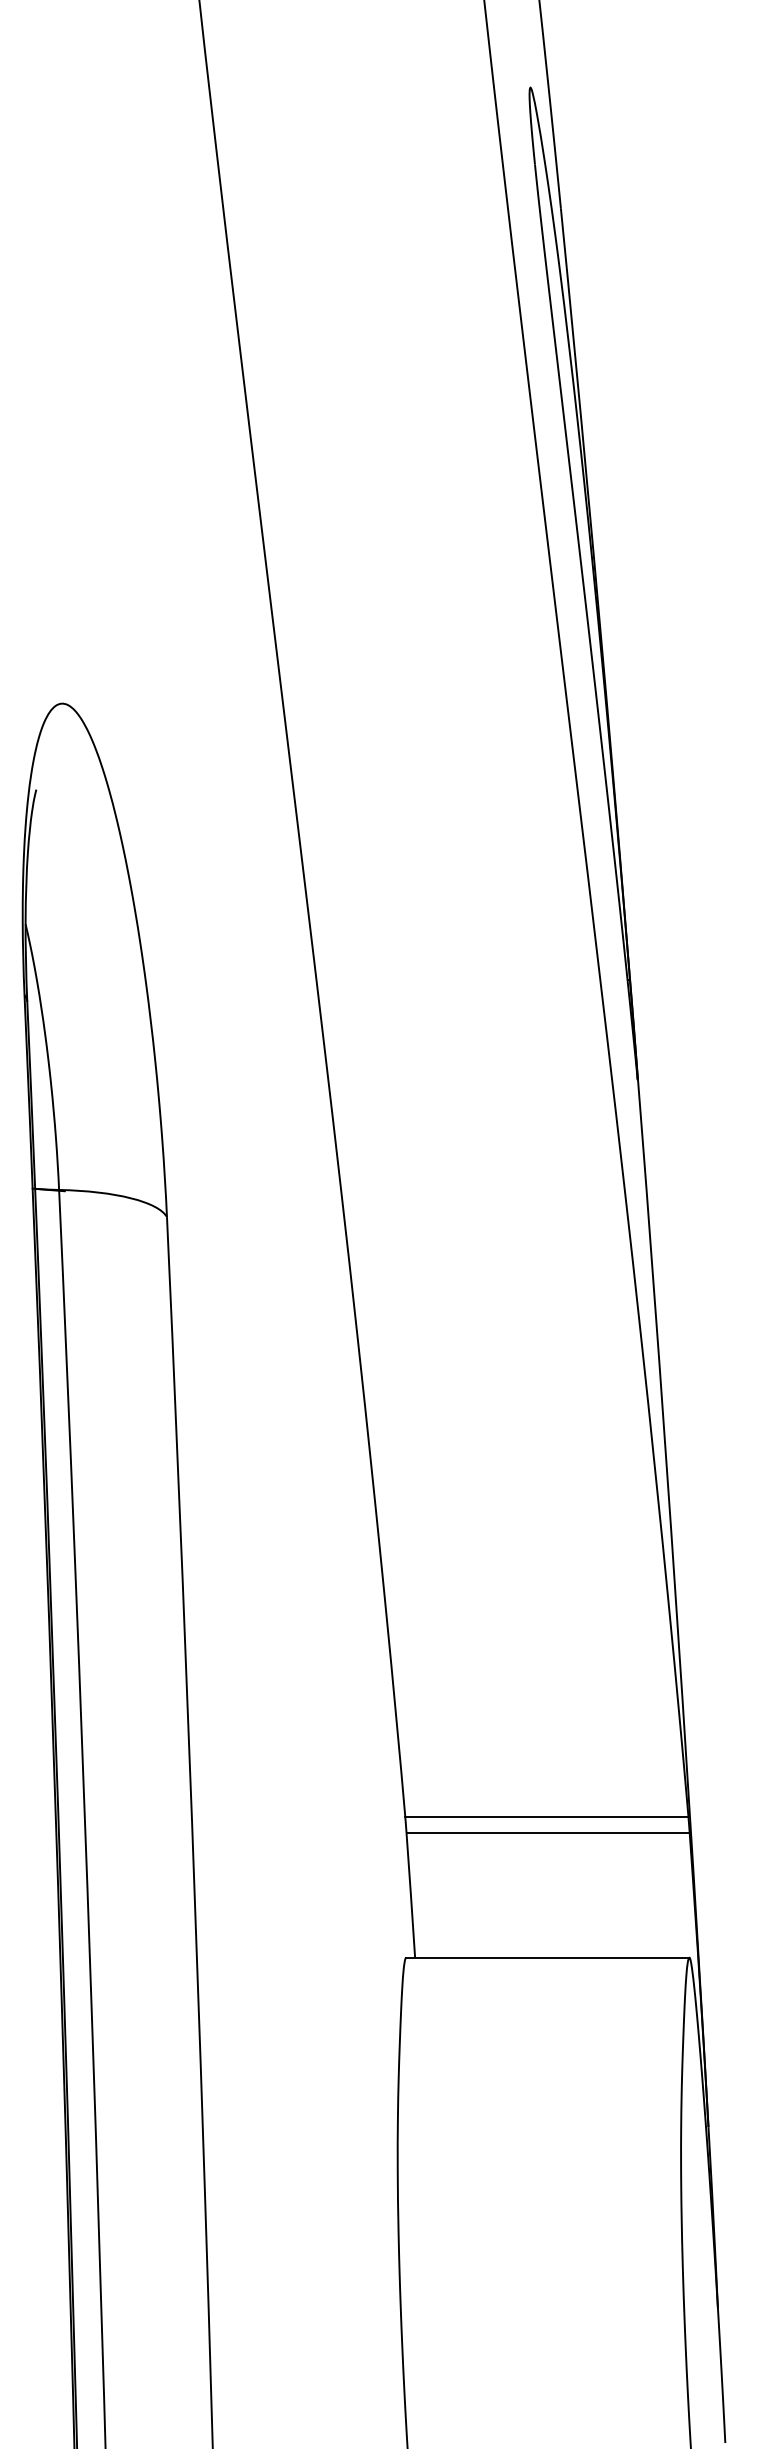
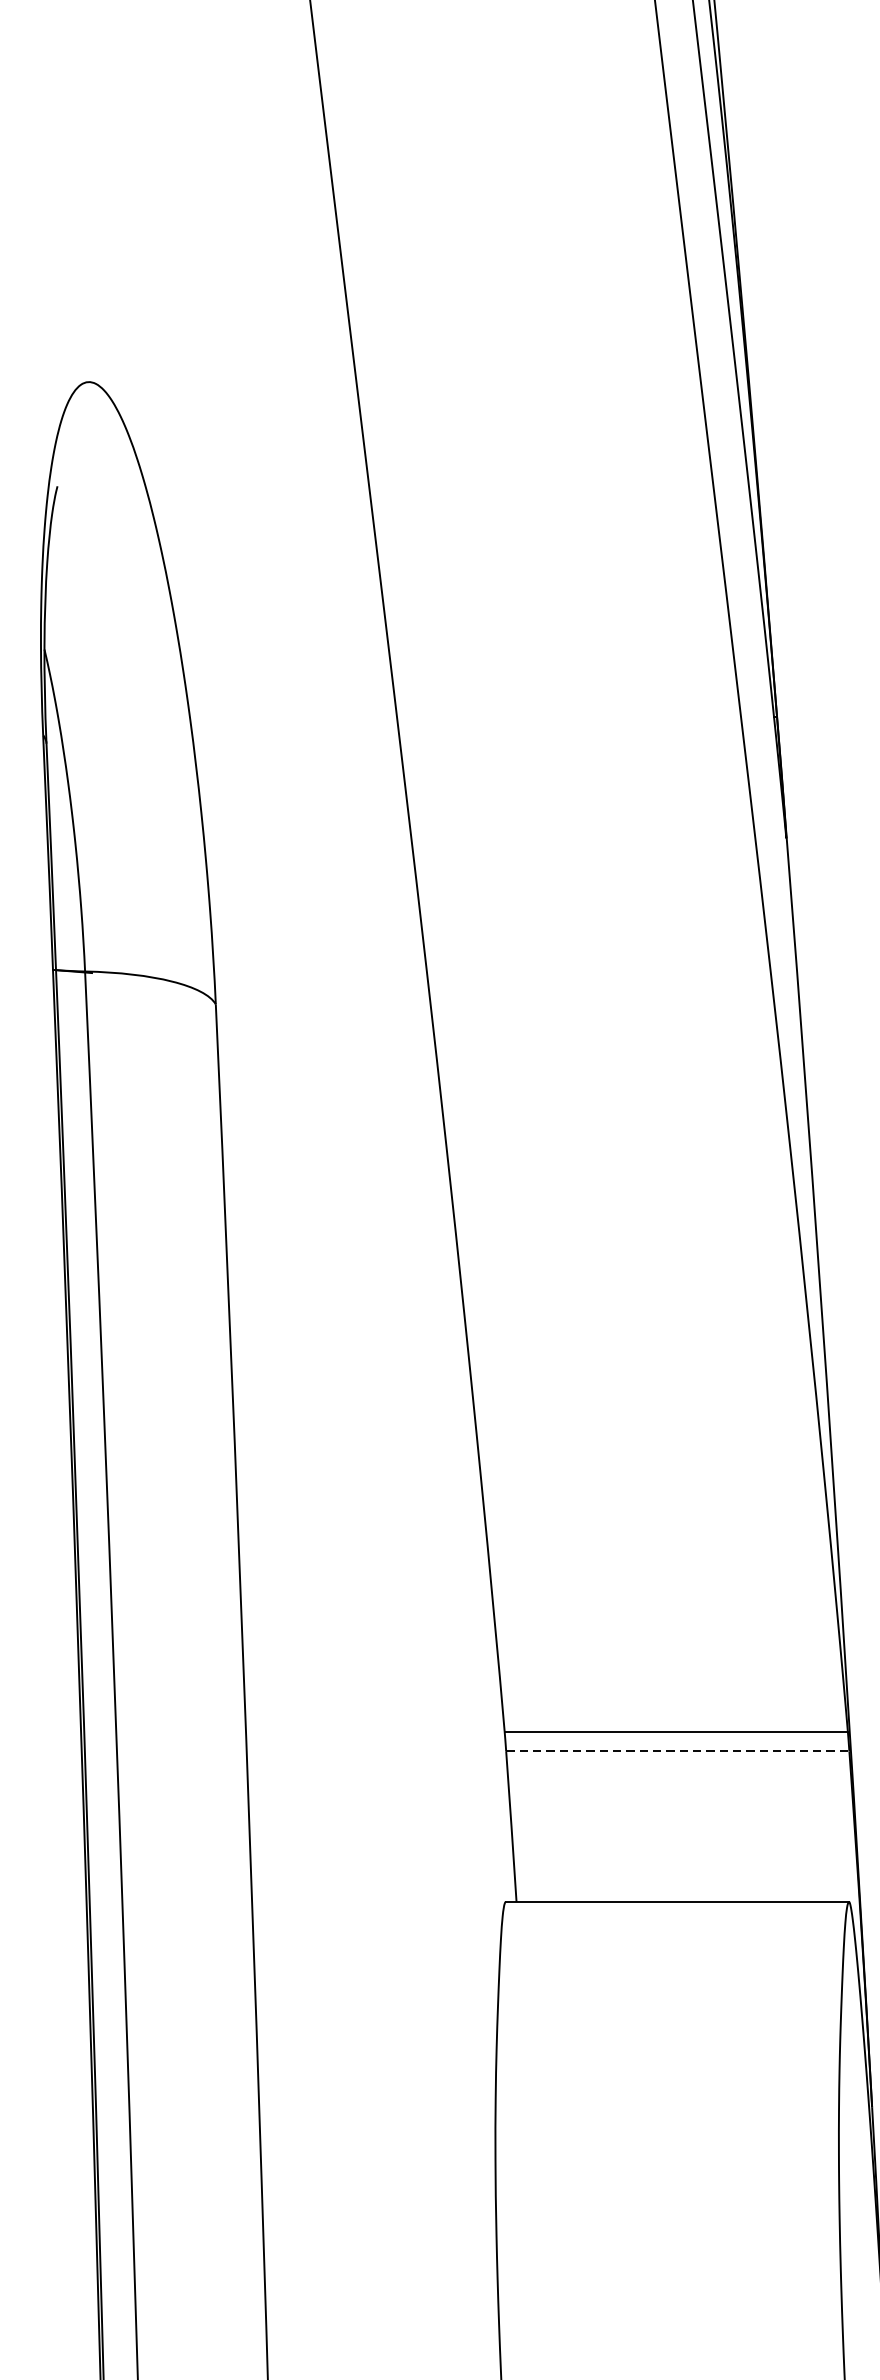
line: (548, 1833) -> (678, 1751), solid -> dashed

